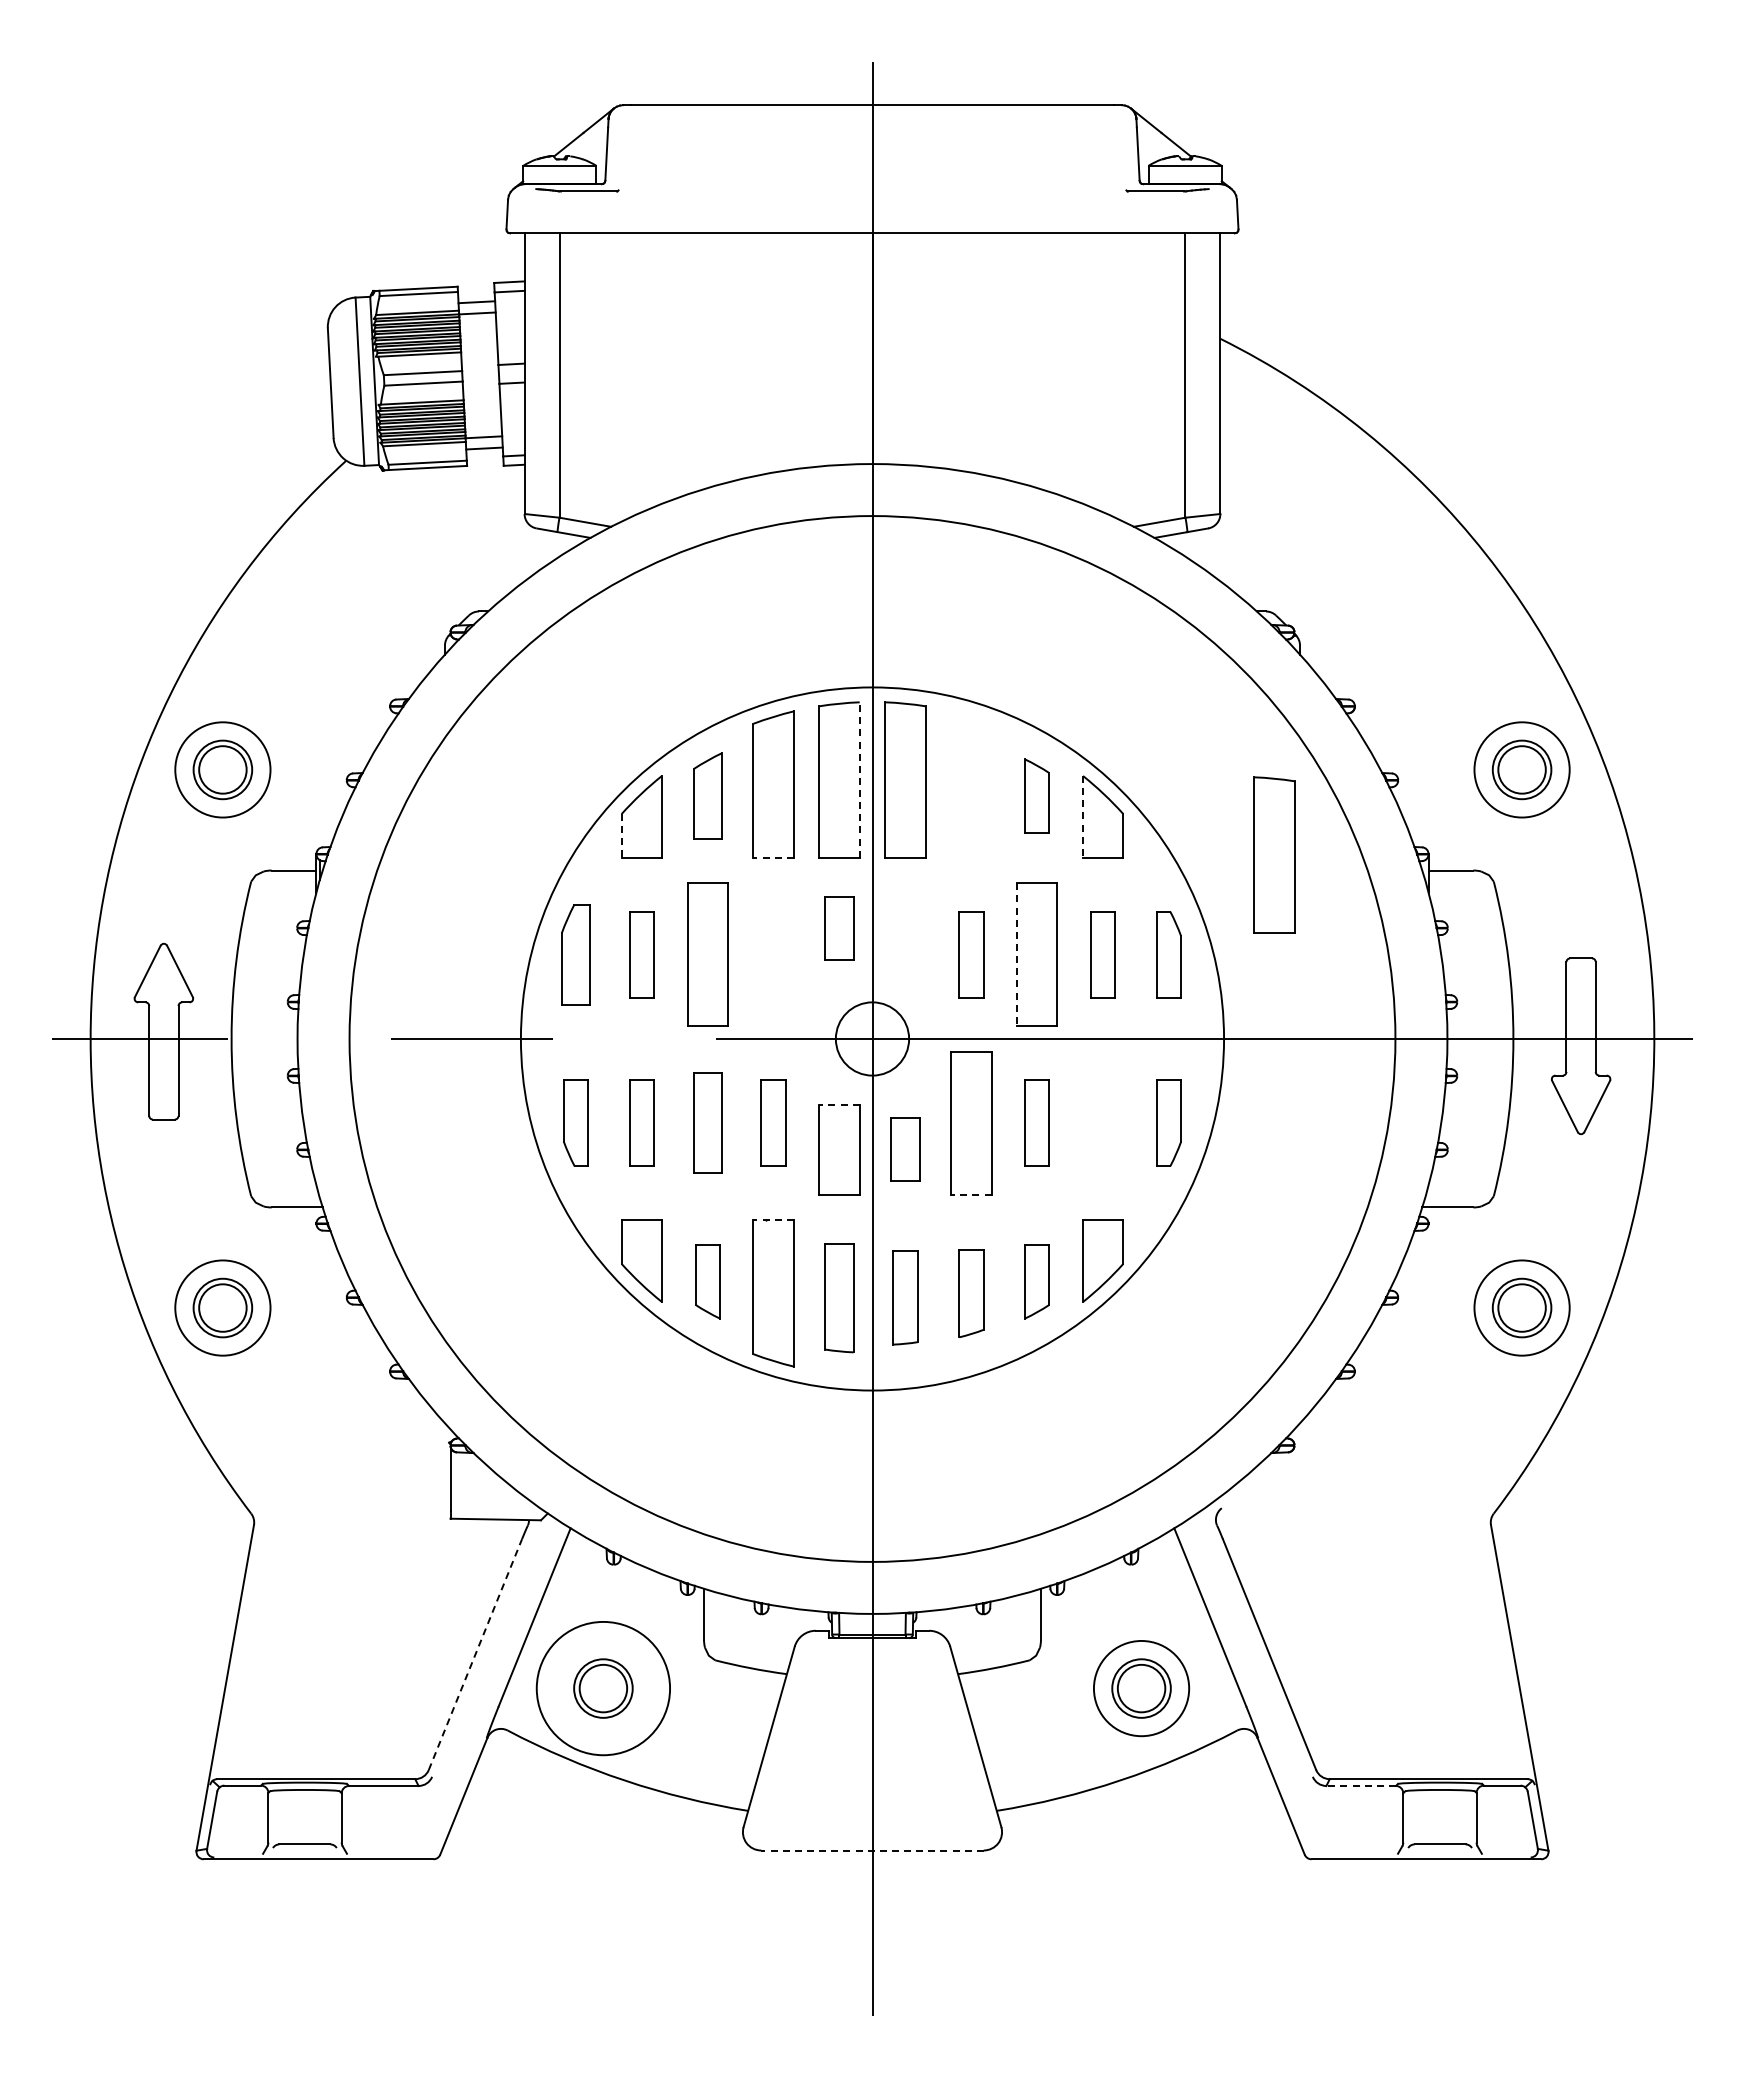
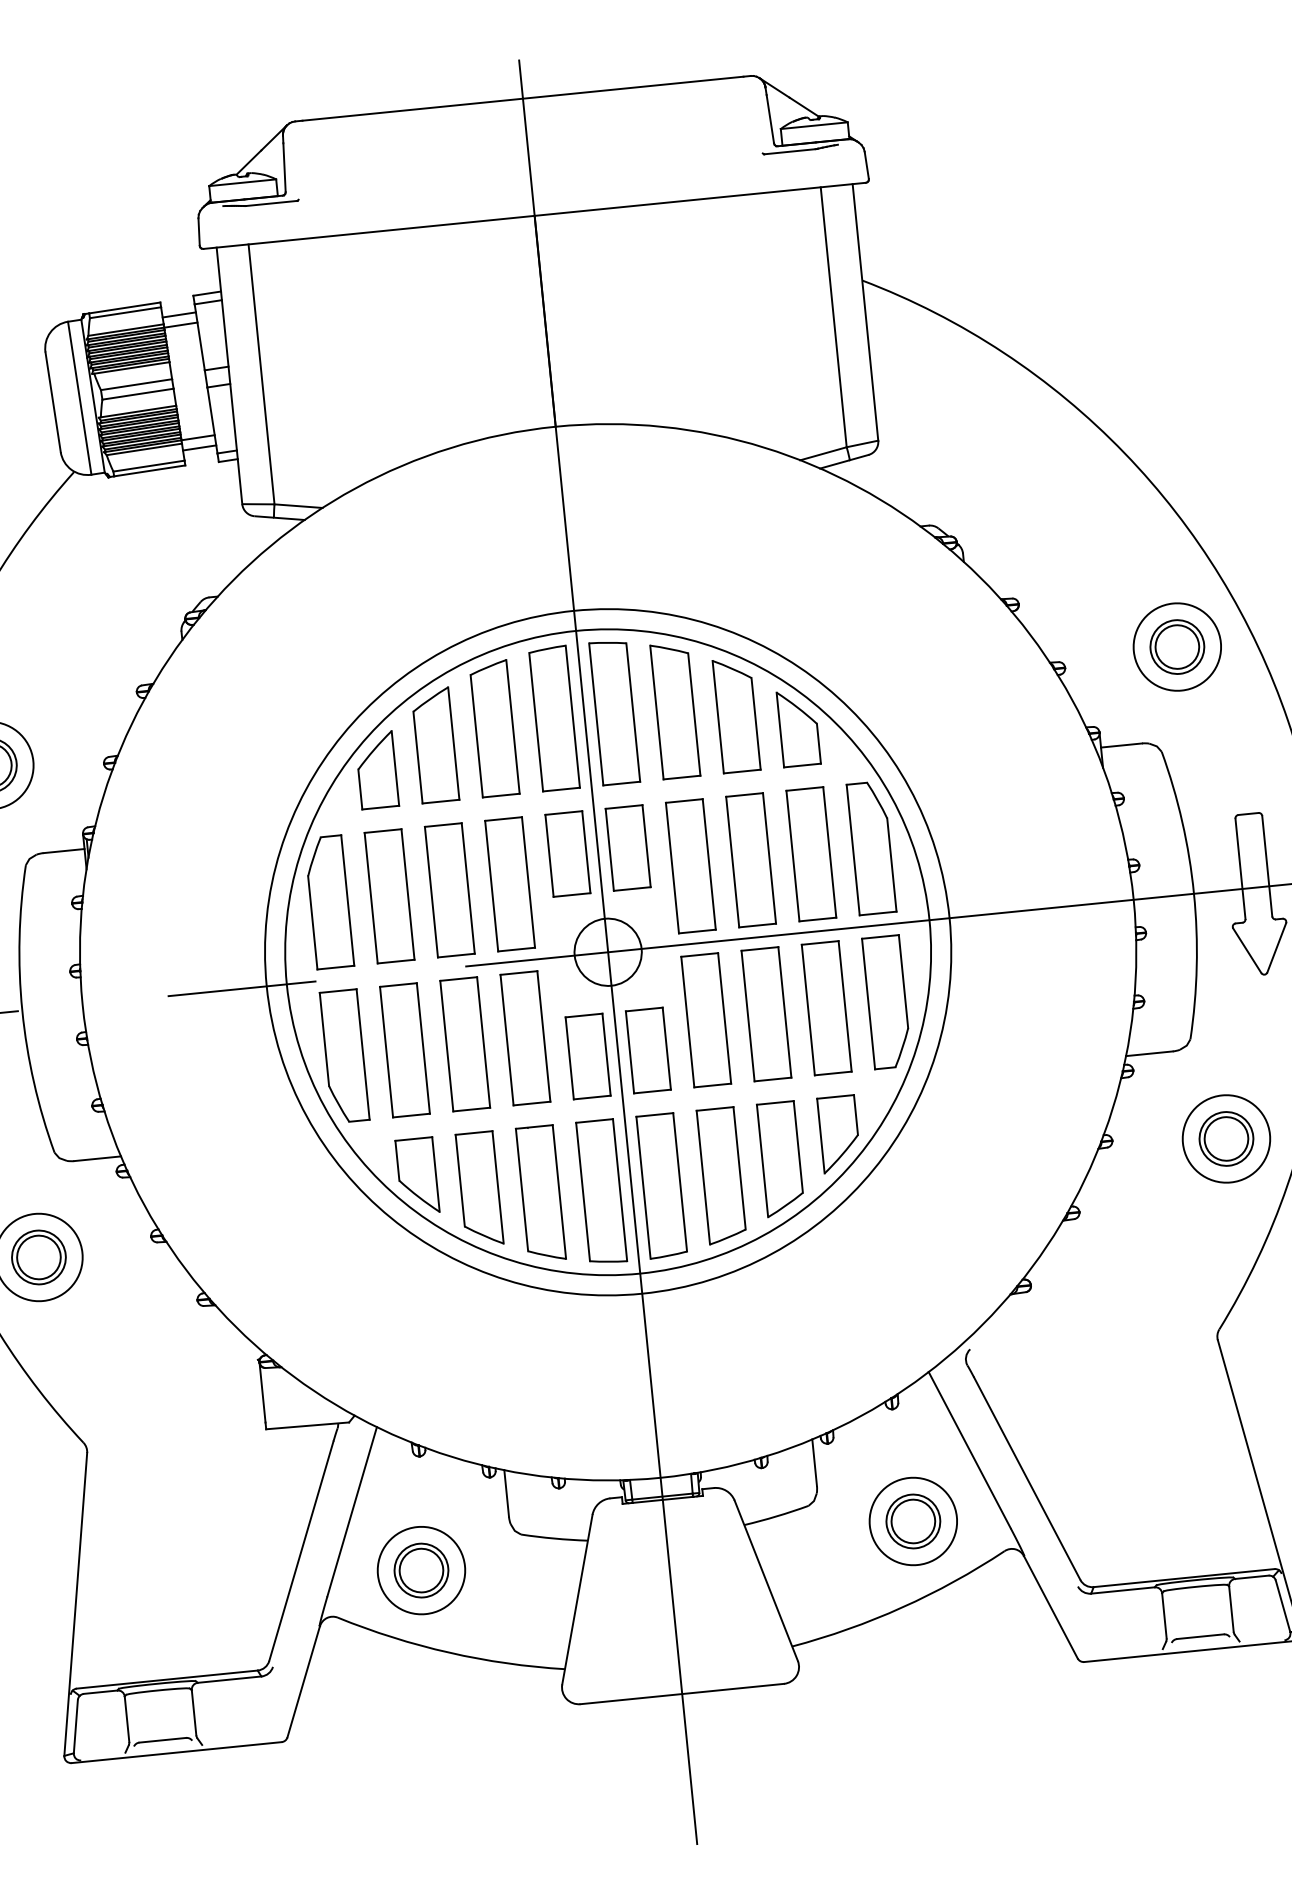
line: (859, 780) -> (572, 717), dashed -> solid
part: (971, 784) -> (675, 710), added
part: (707, 796) -> (435, 745), size x1.43
part: (1036, 796) -> (735, 715), size x1.67
line: (1083, 816) -> (780, 729), dashed -> solid
line: (621, 835) -> (360, 789), dashed -> solid
part: (1274, 854) -> (958, 746), removed
line: (773, 857) -> (501, 795), dashed -> solid
part: (839, 927) -> (567, 853), size x1.43
part: (905, 927) -> (628, 847), added
part: (575, 954) -> (328, 902), size x1.43
part: (641, 954) -> (389, 896), size x1.67
part: (773, 954) -> (509, 884), added
part: (971, 954) -> (690, 866), size x1.67
part: (1102, 954) -> (810, 854), size x1.67
part: (1168, 954) -> (871, 848), size x1.67
line: (1017, 955) -> (733, 862), dashed -> solid
circle: (872, 1038) -> (608, 951), size x0.71
line: (839, 1104) -> (583, 1015), dashed -> solid
part: (575, 1123) -> (344, 1056), size x1.67
part: (641, 1123) -> (404, 1050), size x1.67
part: (707, 1123) -> (465, 1044), size x1.43
part: (773, 1123) -> (525, 1038), size x1.67
part: (1036, 1123) -> (765, 1014), size x1.67
part: (1102, 1123) -> (826, 1008), added
part: (1168, 1123) -> (886, 1002), size x1.67
part: (905, 1149) -> (648, 1050), size x1.43
line: (970, 1194) -> (711, 1085), dashed -> solid
line: (773, 1220) -> (534, 1127), dashed -> solid
part: (707, 1281) -> (479, 1188), size x1.67
part: (1036, 1281) -> (780, 1158), size x1.67
part: (971, 1293) -> (721, 1175), size x1.67
part: (839, 1297) -> (601, 1191), size x1.43
part: (905, 1297) -> (661, 1185), size x1.67
line: (475, 1654) -> (301, 1551), dashed -> solid
circle: (603, 1688) -> (421, 1570), size x0.71
line: (1361, 1785) -> (1123, 1590), dashed -> solid
line: (872, 1850) -> (682, 1694), dashed -> solid

